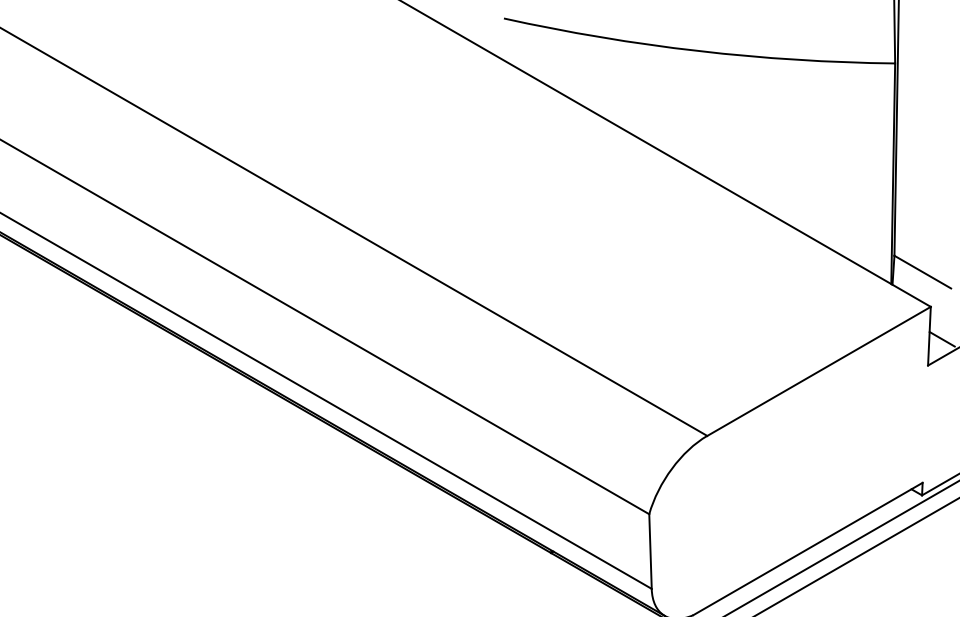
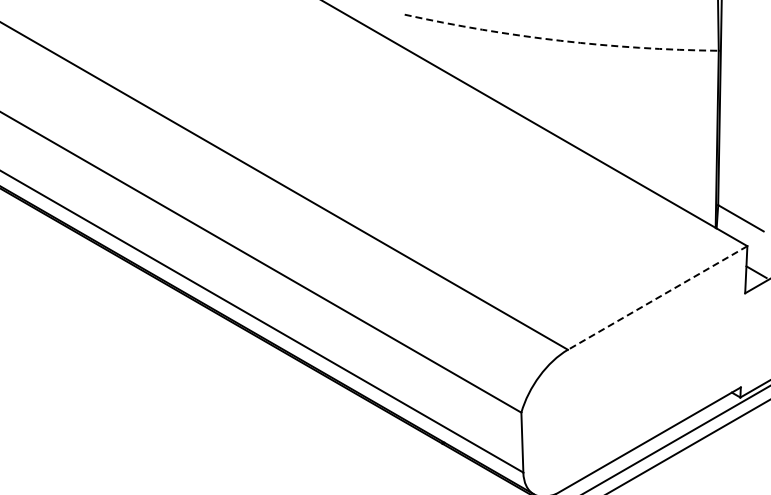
arc: (697, 50) -> (560, 40), solid -> dashed
line: (818, 372) -> (657, 298), solid -> dashed

